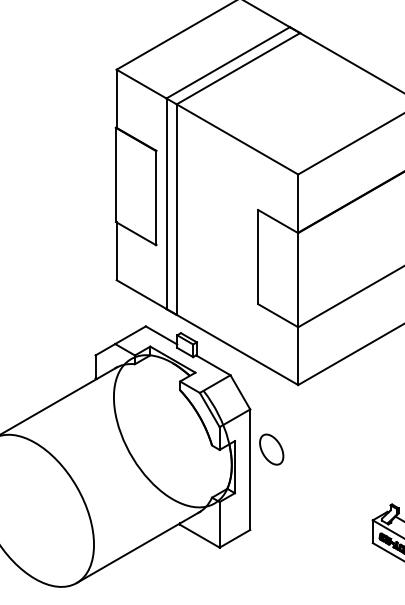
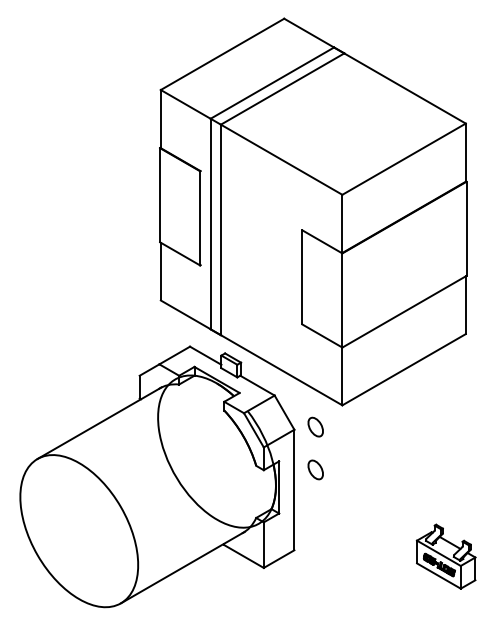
part: (271, 406) -> (315, 426), added
part: (271, 449) -> (315, 469), size x0.62

